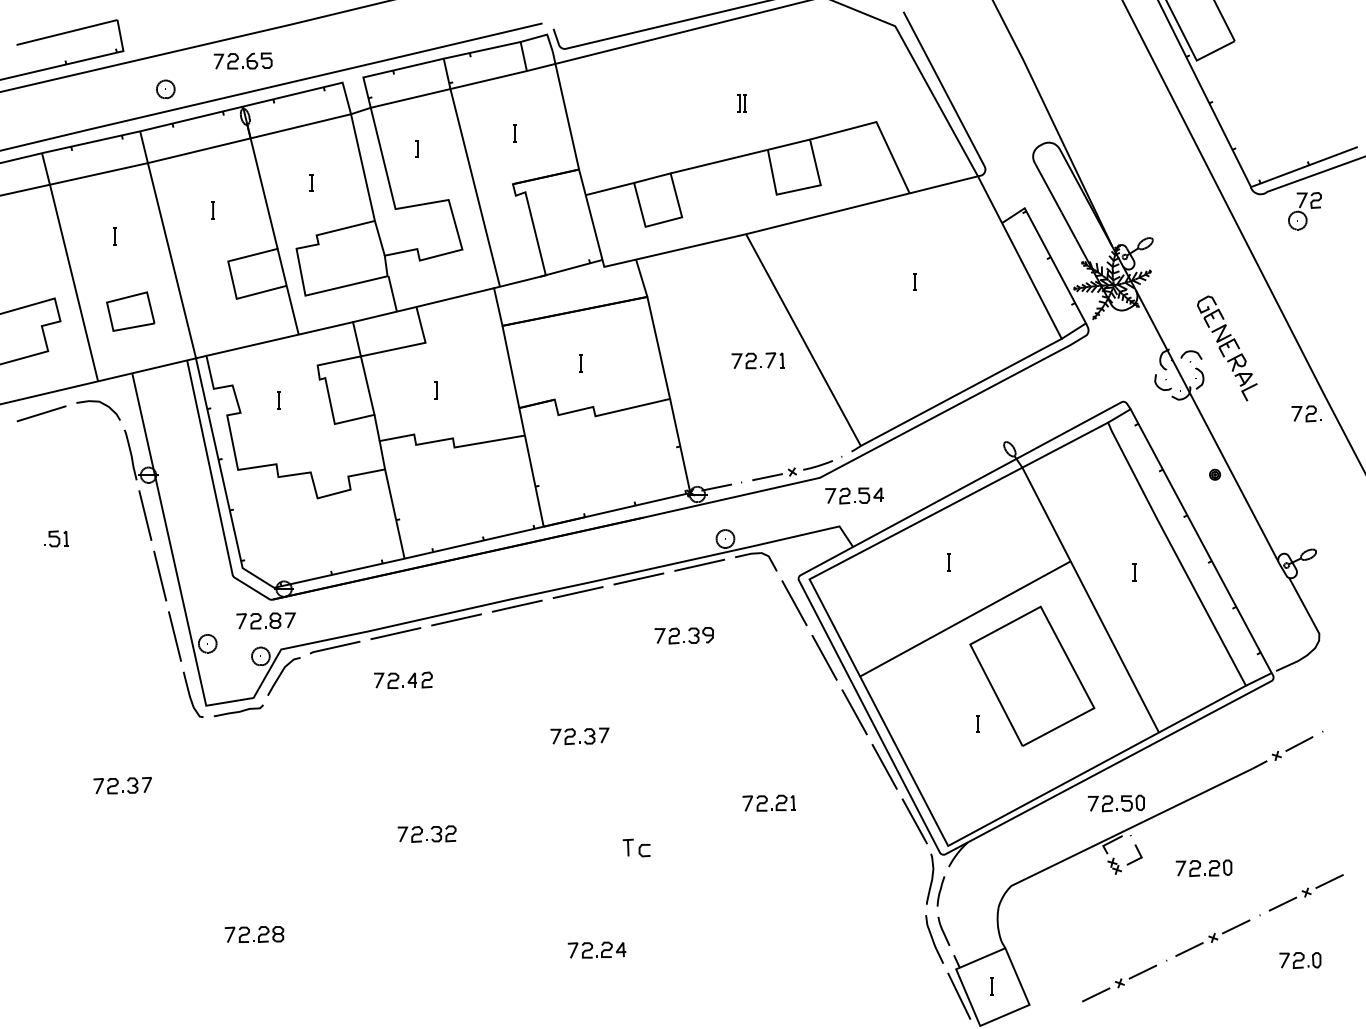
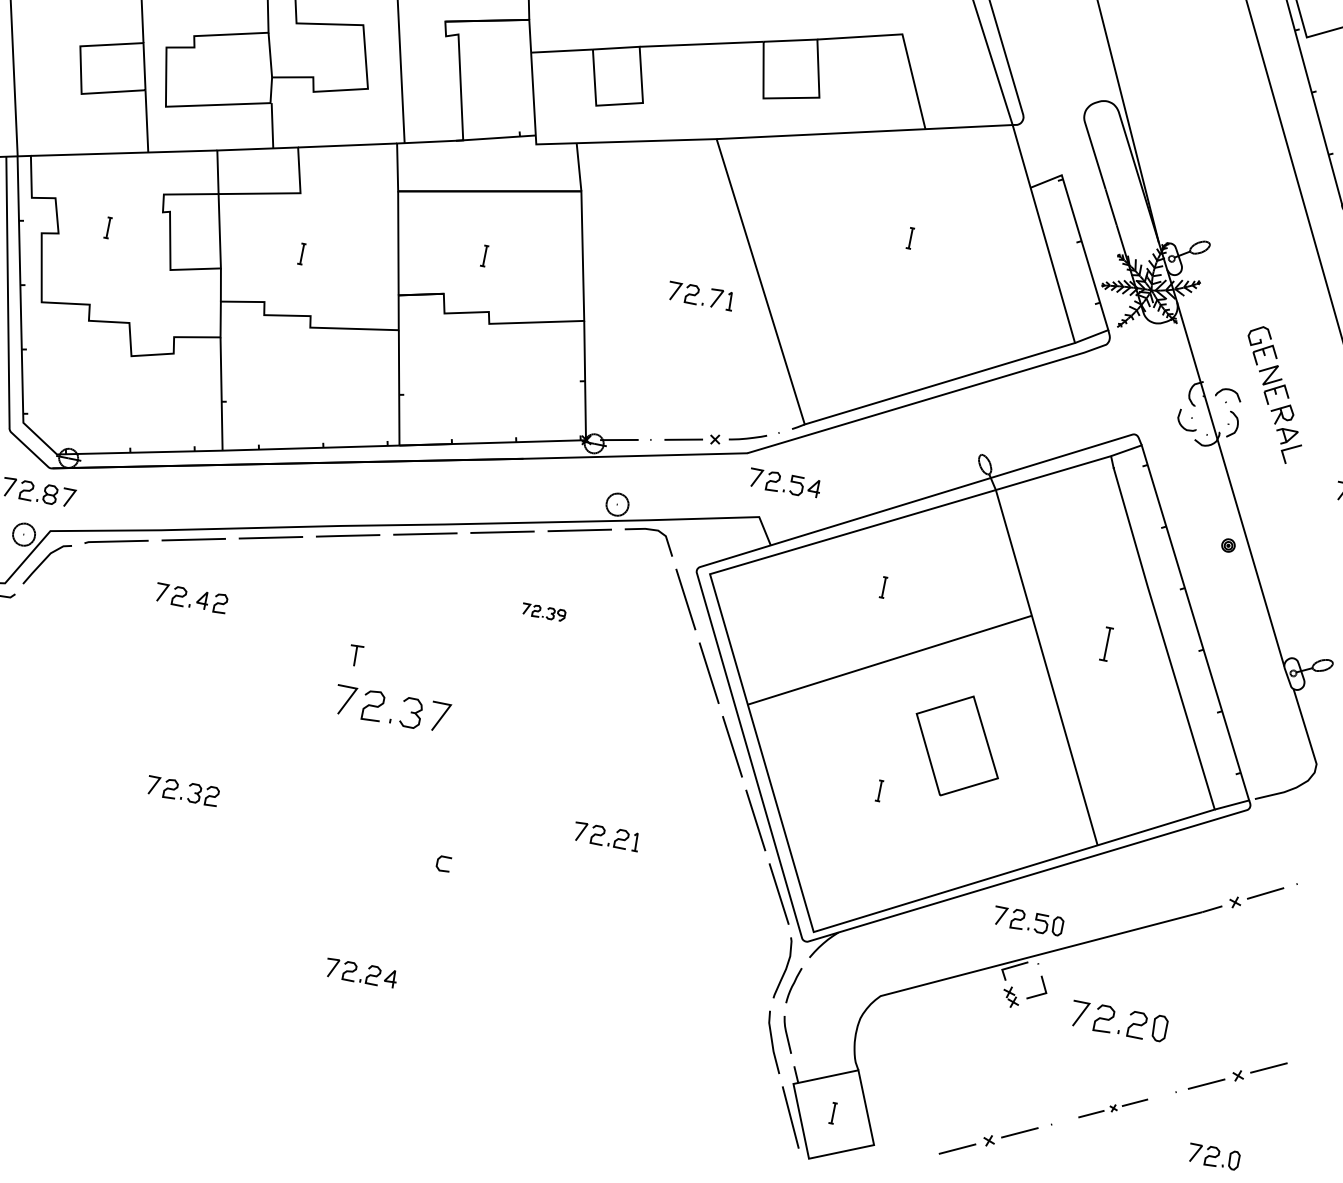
part: (1134, 572) -> (1106, 644), size x1.6
part: (683, 635) -> (543, 611), size x0.6
part: (1032, 675) -> (957, 745), size x0.6
part: (579, 736) -> (392, 709), size x1.6
part: (627, 847) -> (354, 655), moved
part: (1203, 867) -> (1118, 1020), size x1.4
part: (1212, 937) -> (1112, 1107), size x0.7

